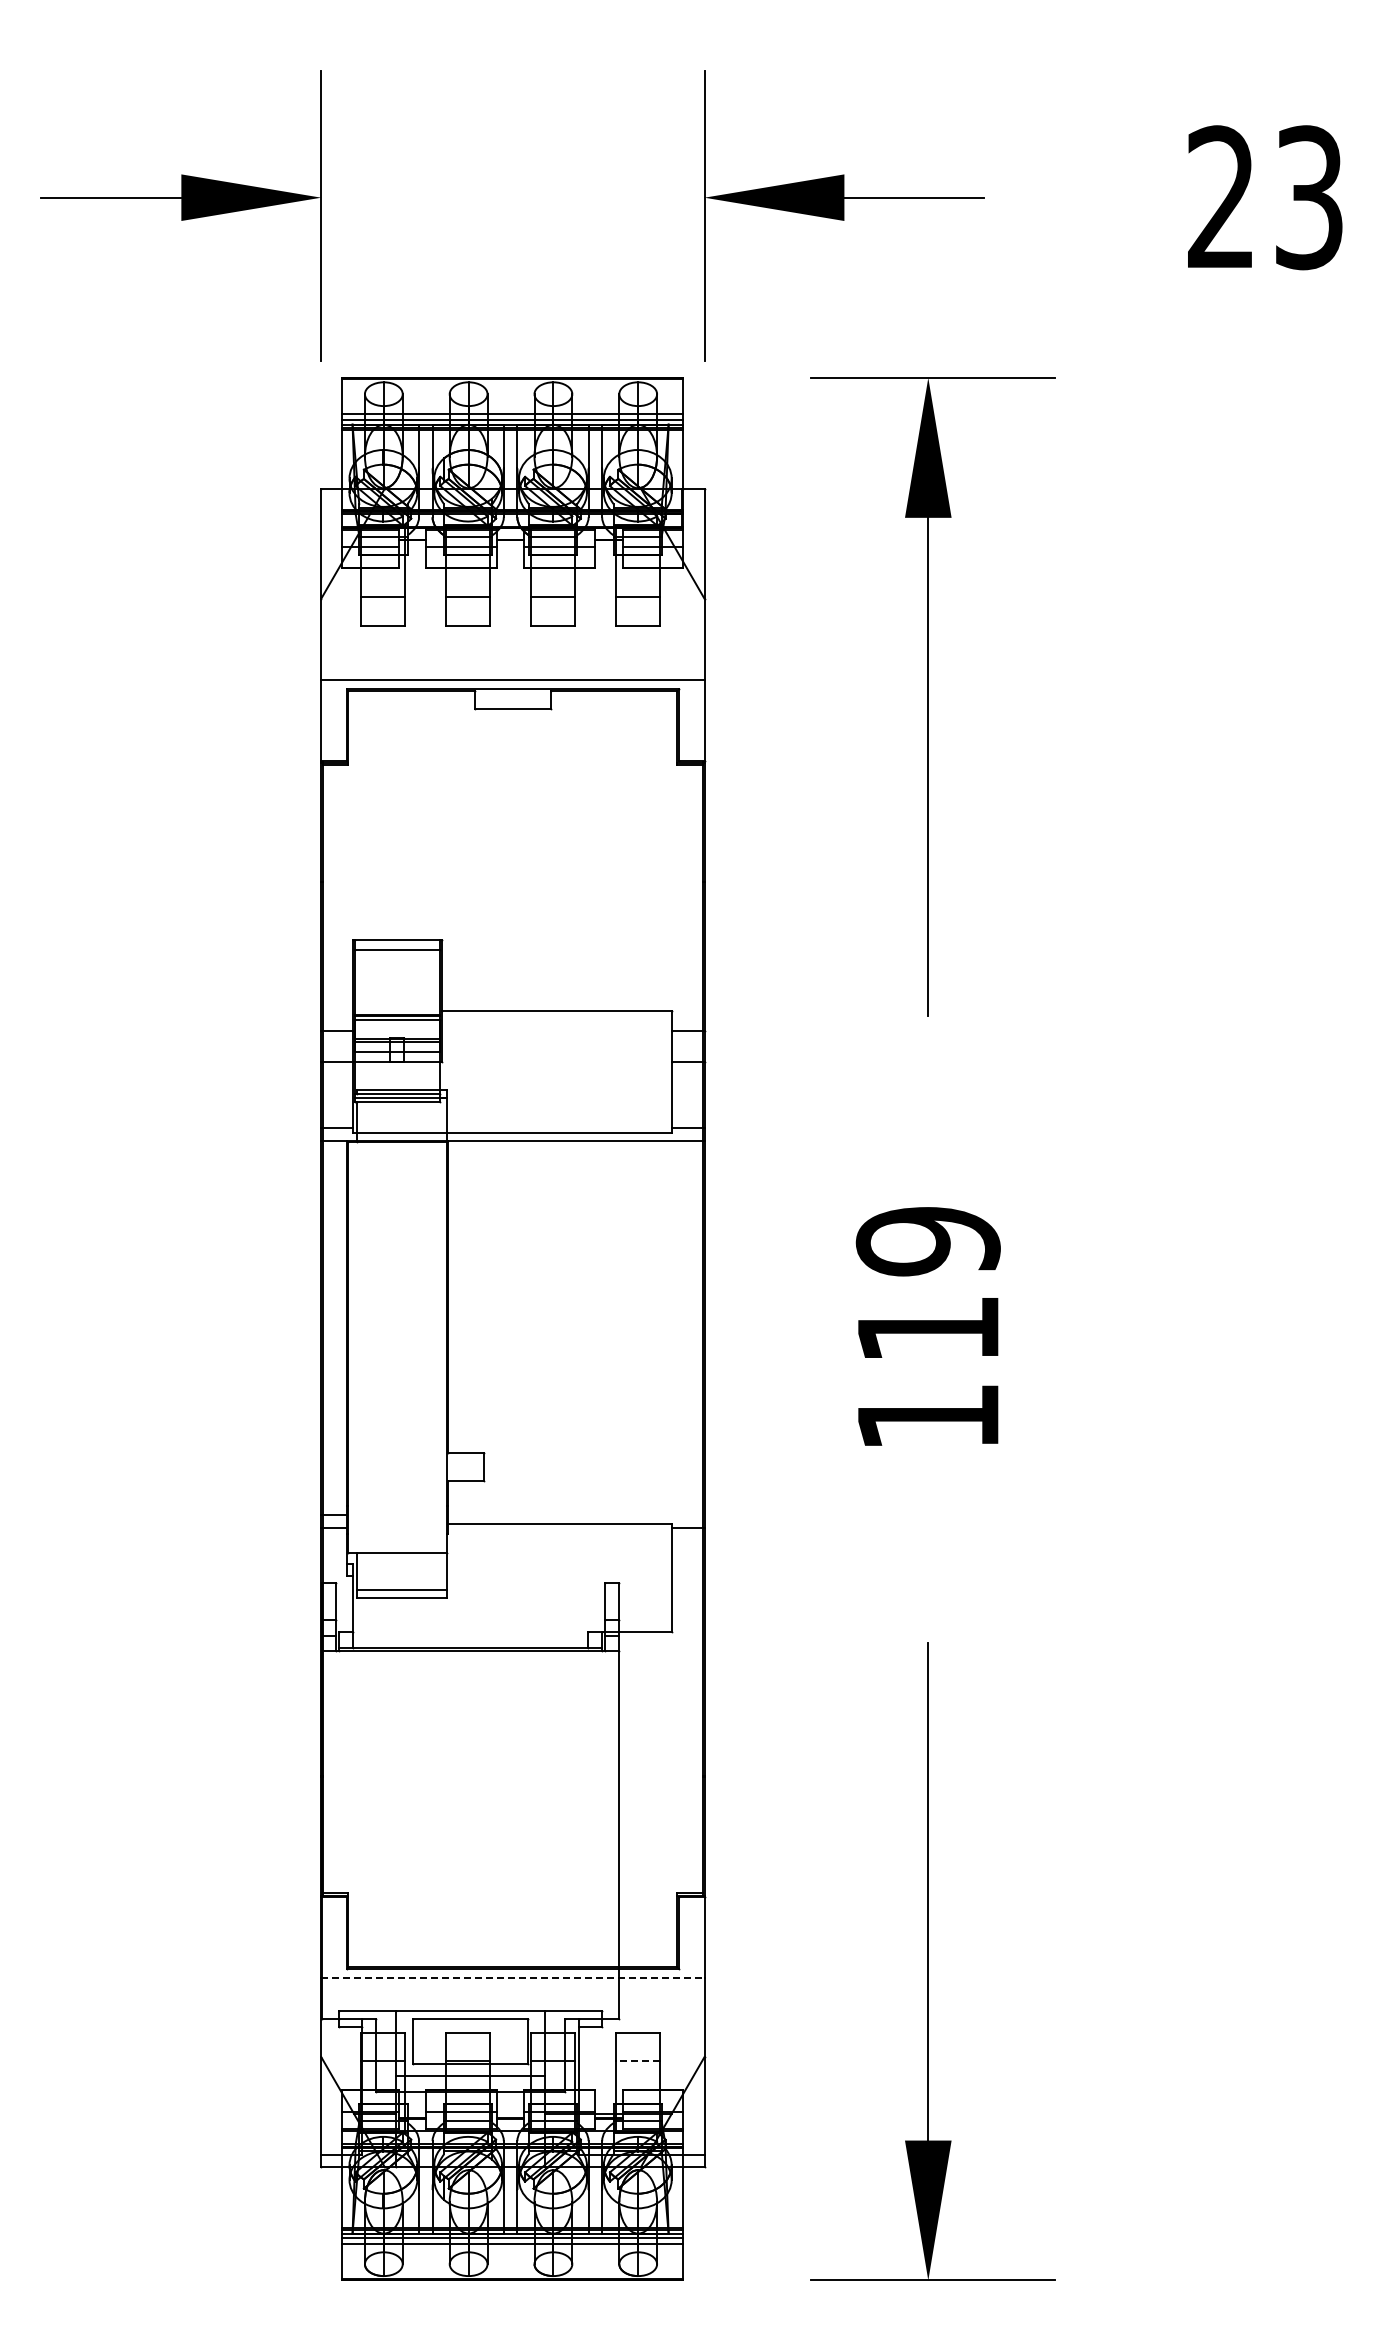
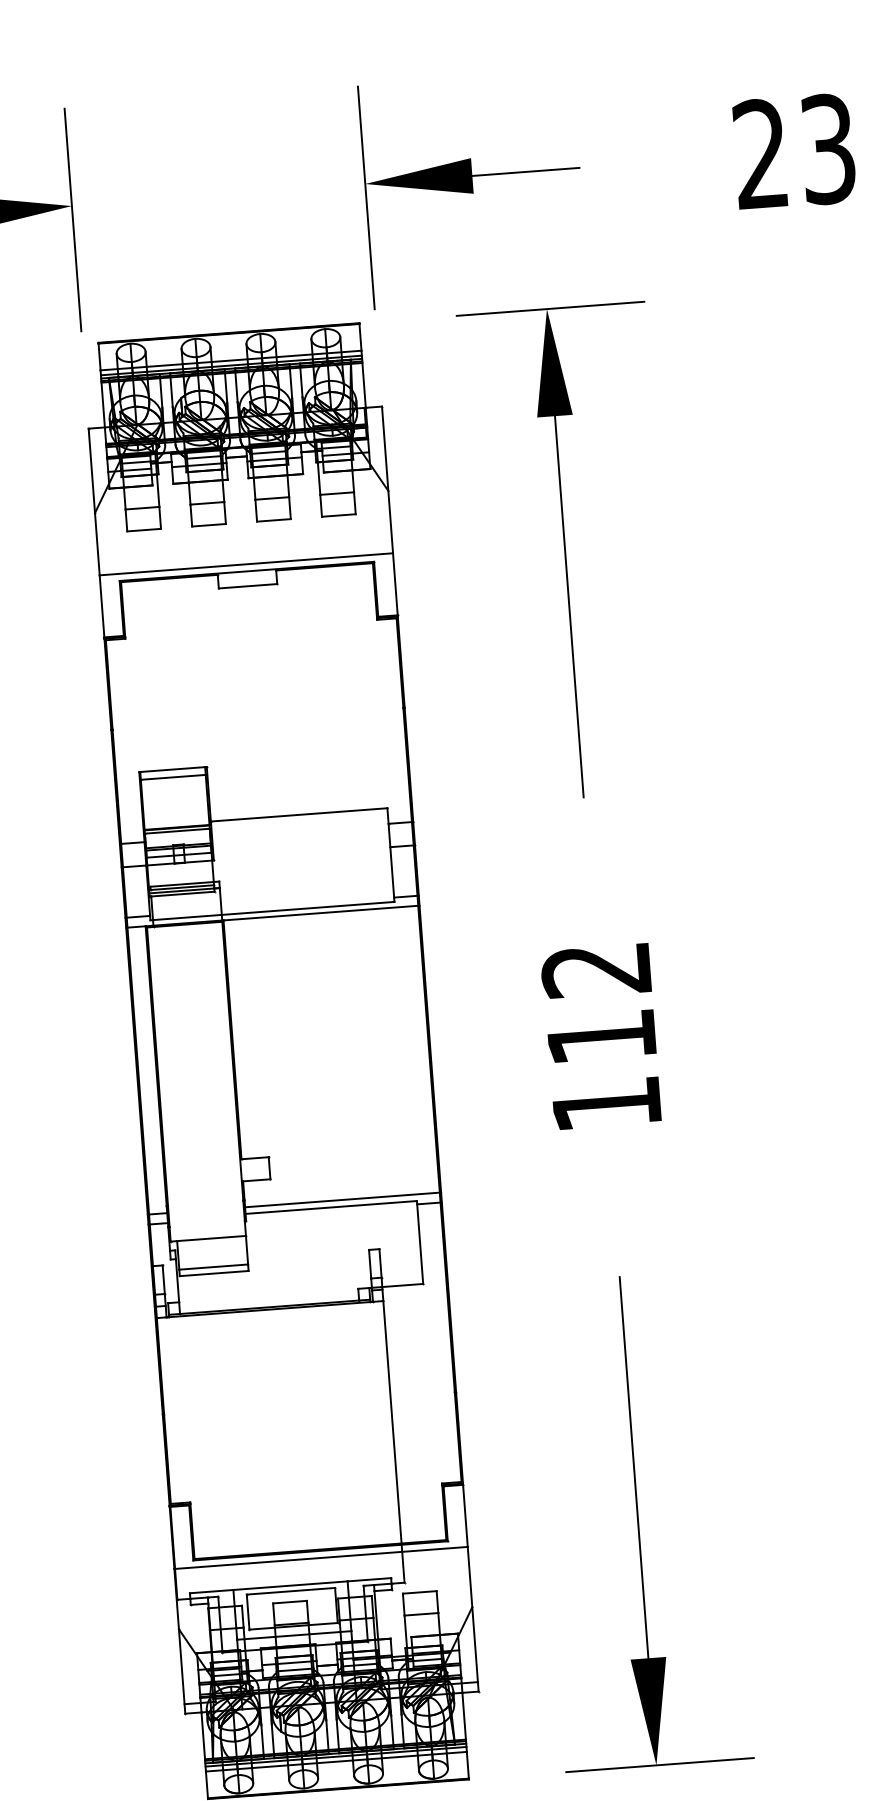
text: (927, 1241) -> (596, 970), 119 -> 112
line: (576, 1515) -> (343, 1200), added
line: (512, 1978) -> (320, 1558), dashed -> solid
line: (637, 2061) -> (421, 1614), dashed -> solid

